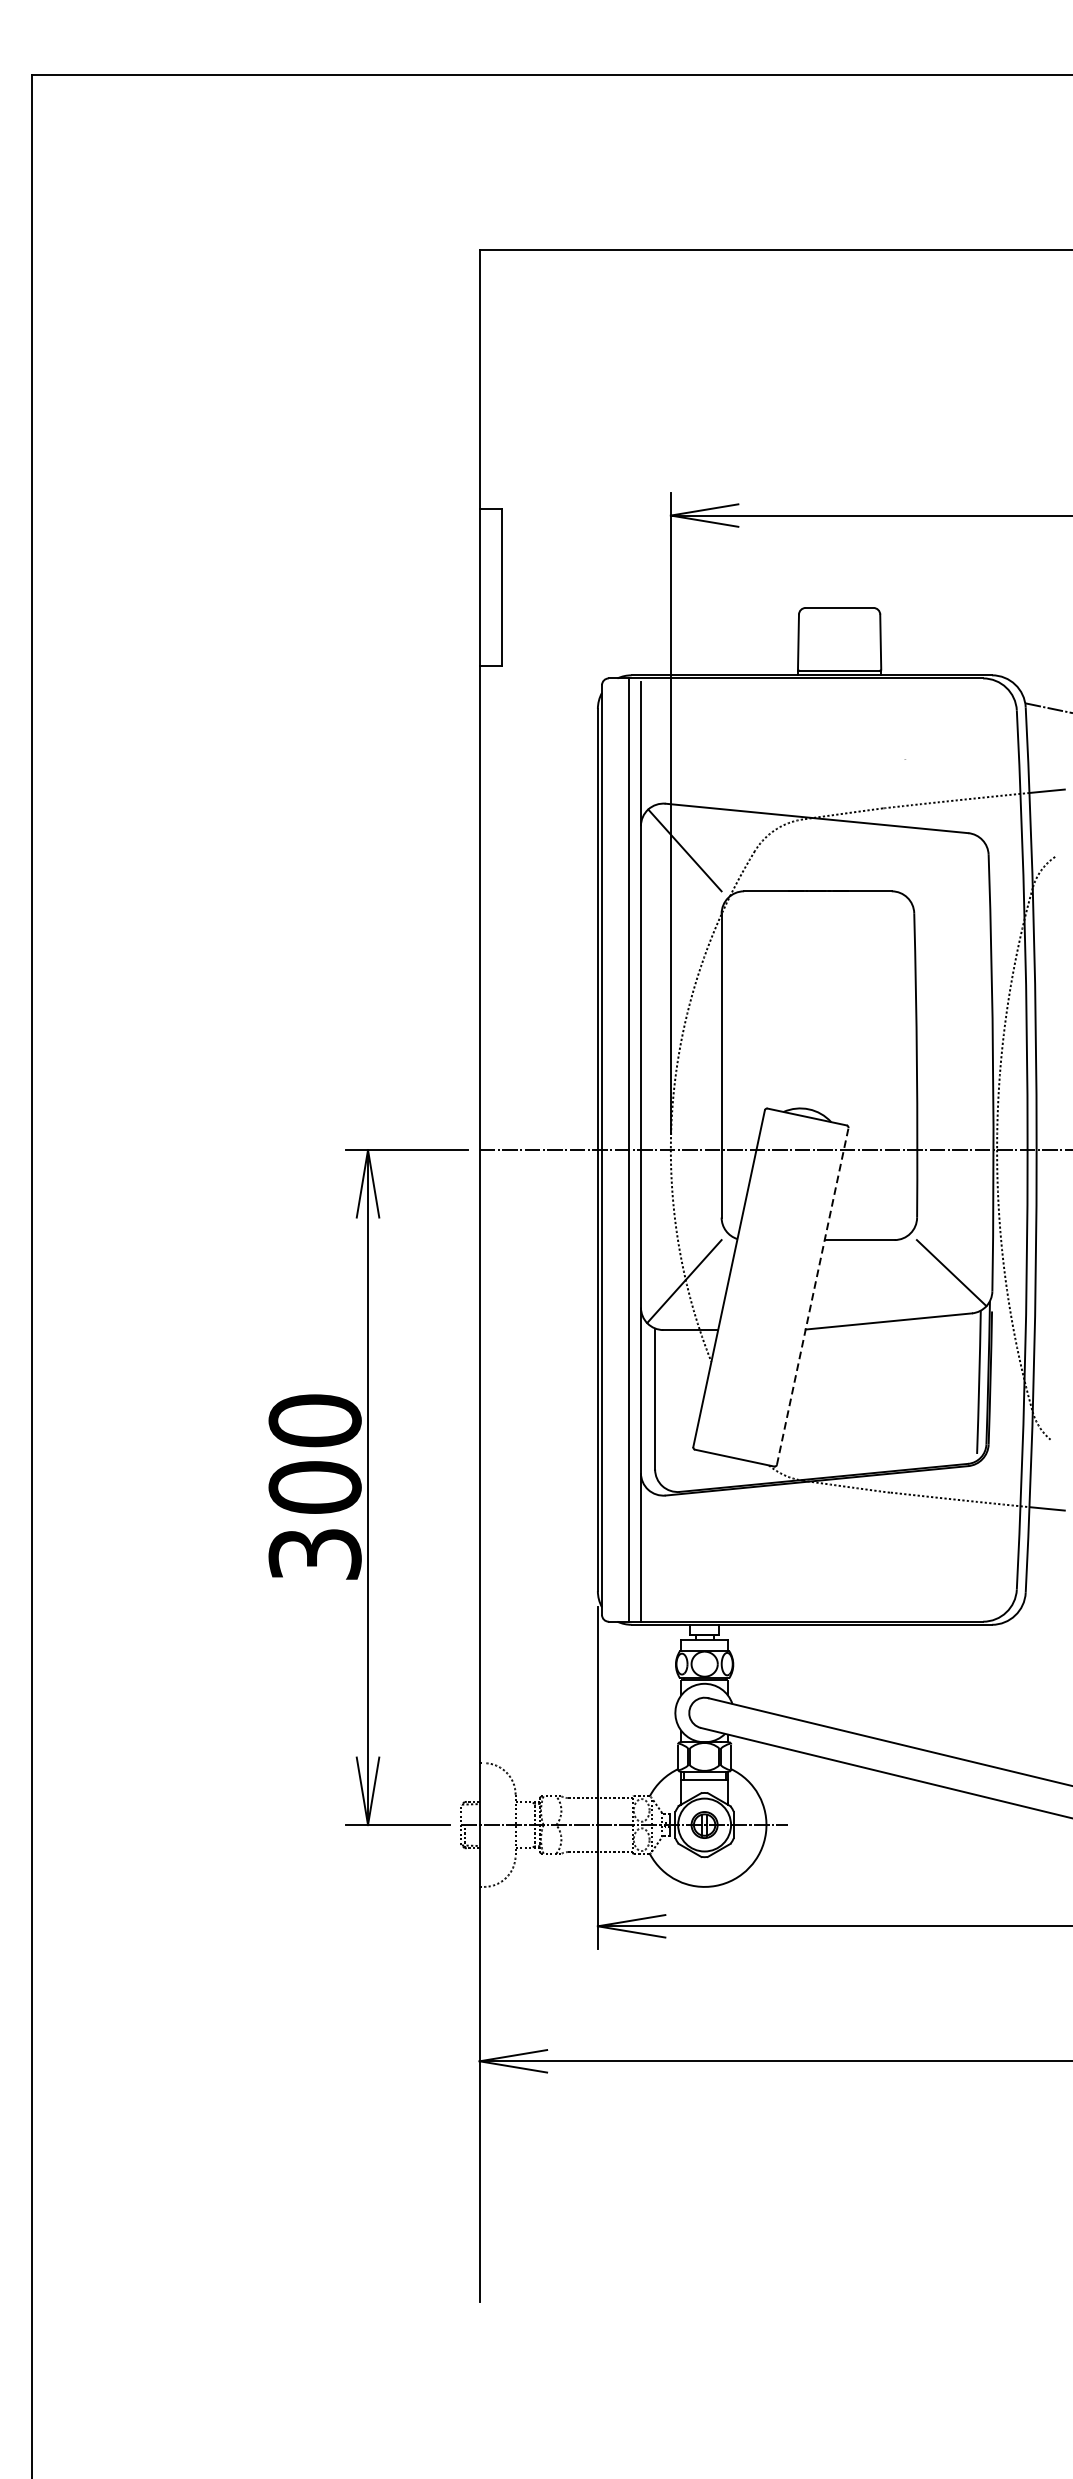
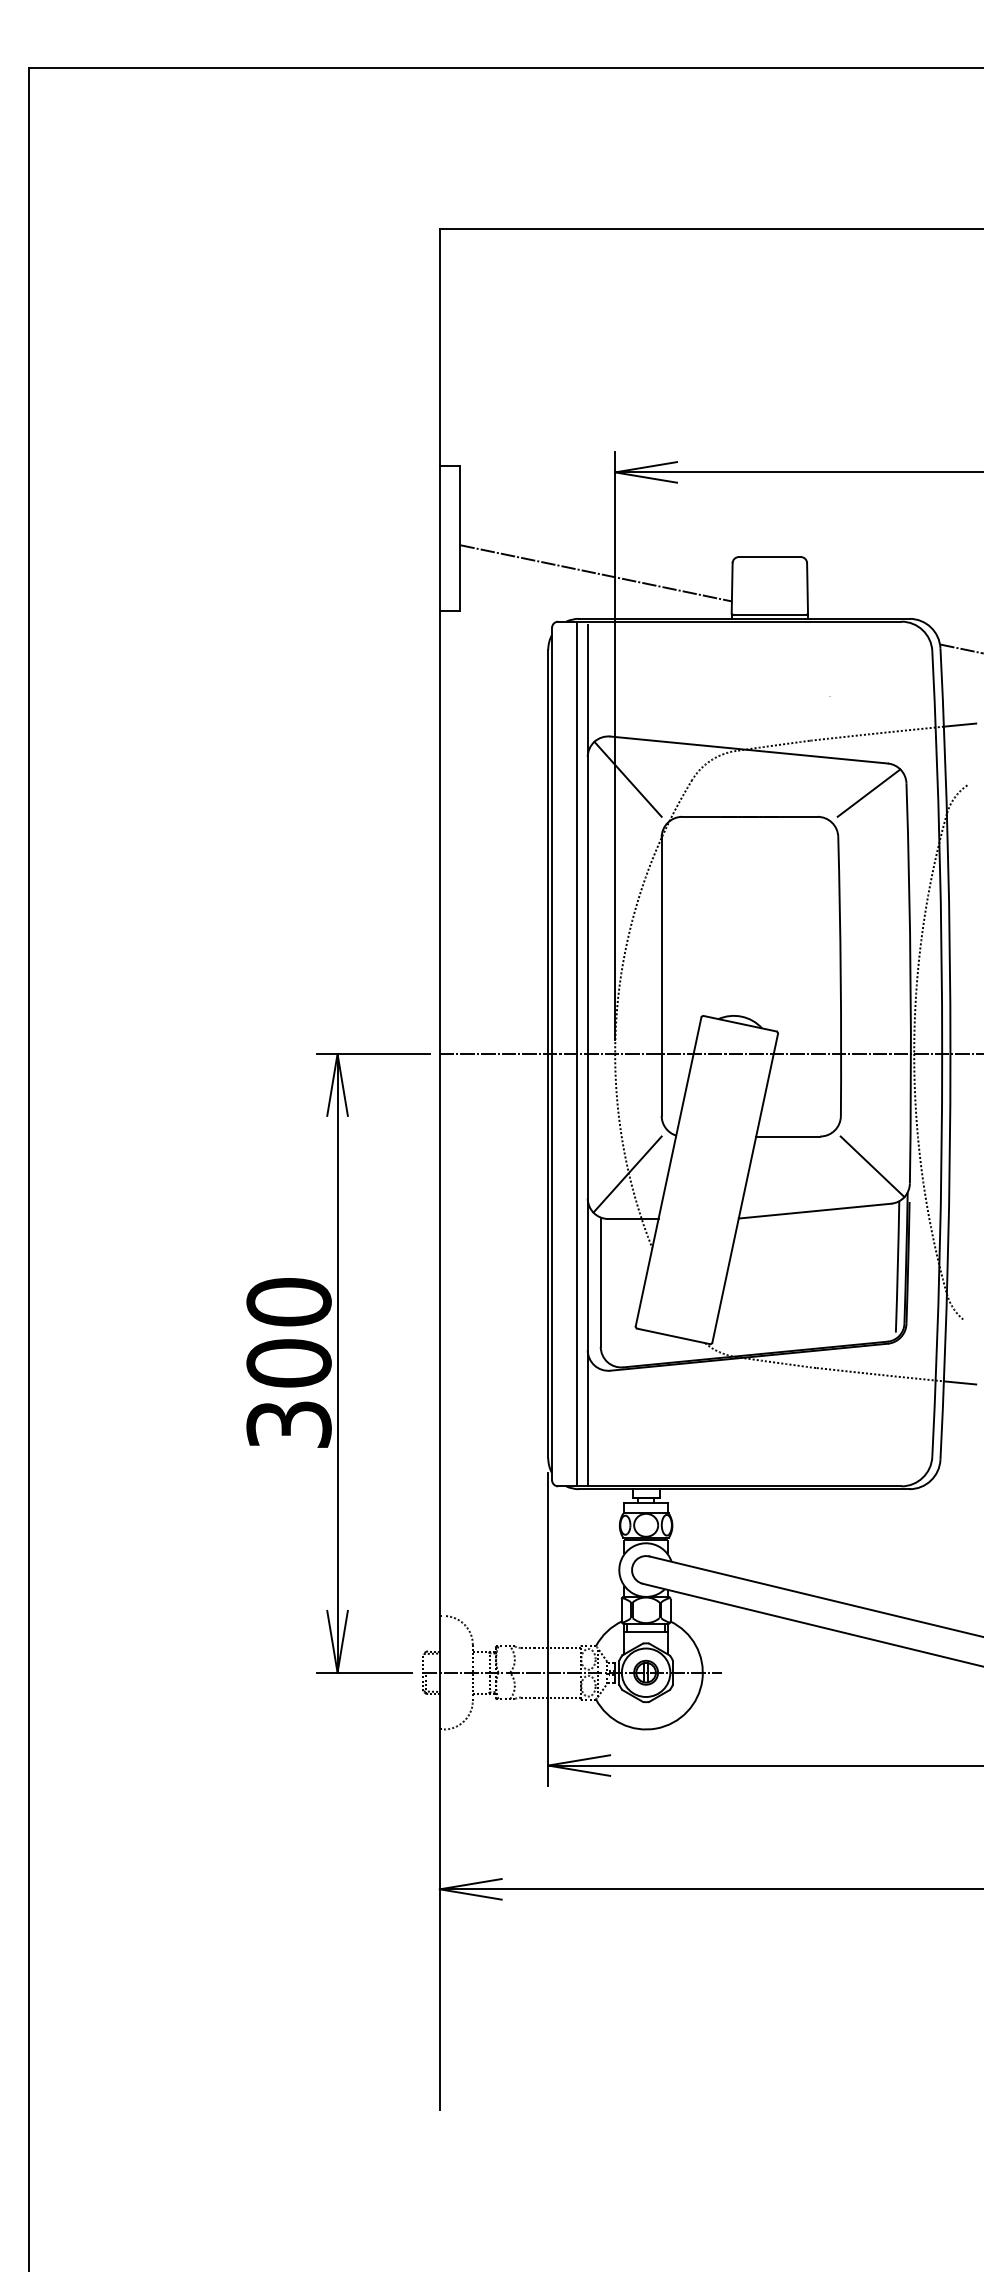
line: (649, 625) -> (595, 573), added
line: (947, 864) -> (868, 792), added
line: (813, 1296) -> (745, 1188), dashed -> solid

